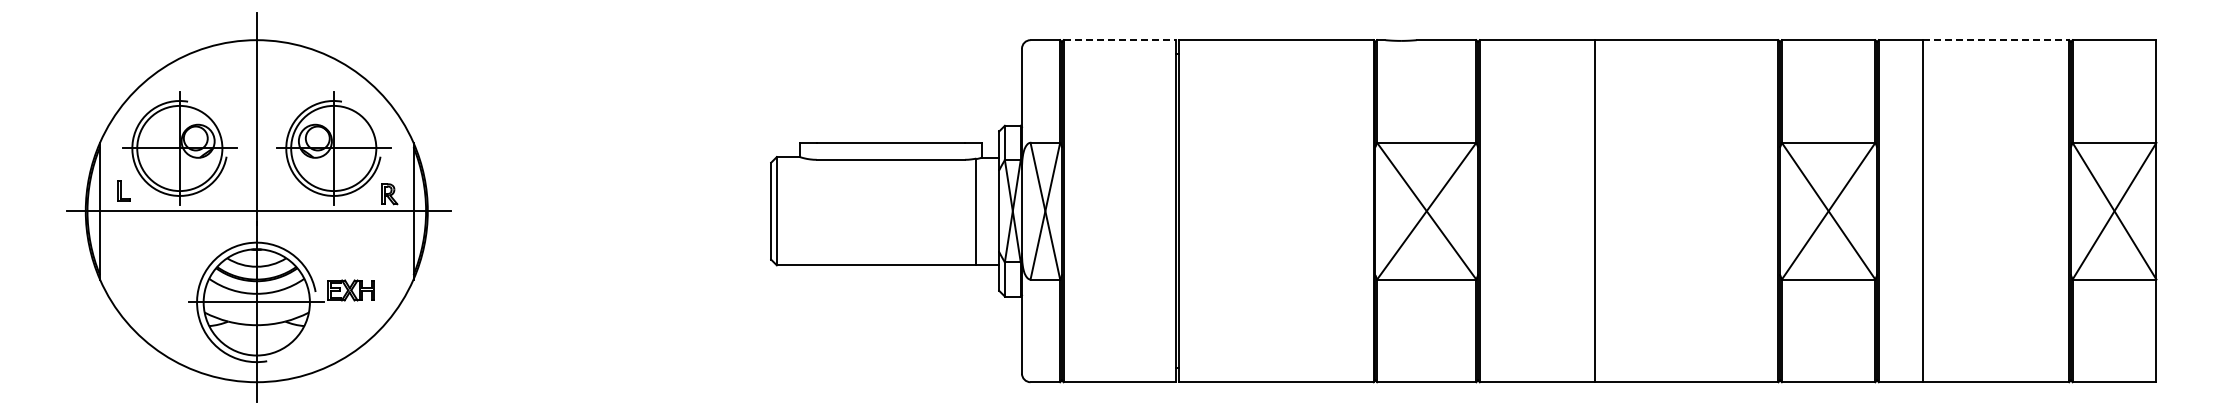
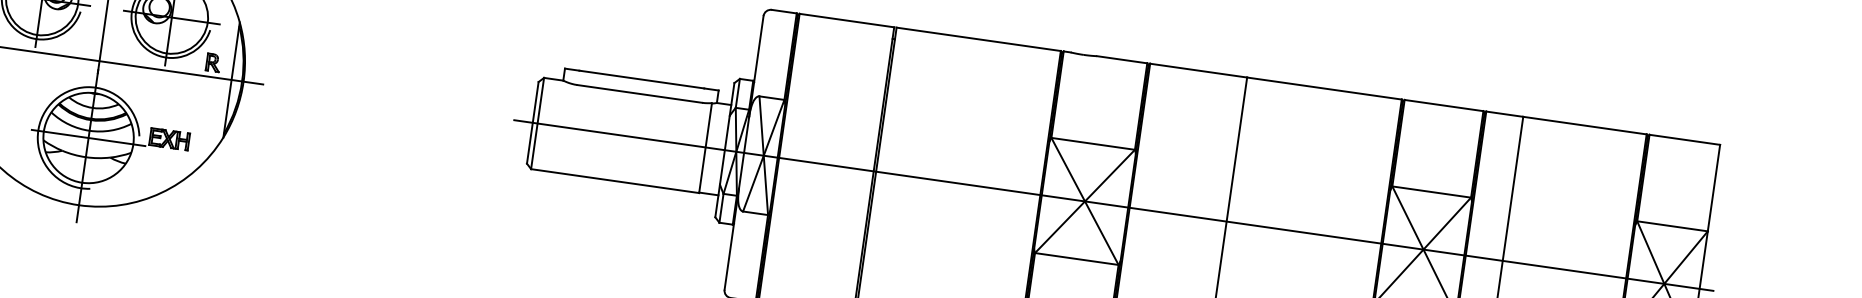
line: (1120, 40) -> (847, 20), dashed -> solid
line: (1996, 40) -> (1585, 125), dashed -> solid
line: (1460, 211) -> (1113, 205), added

